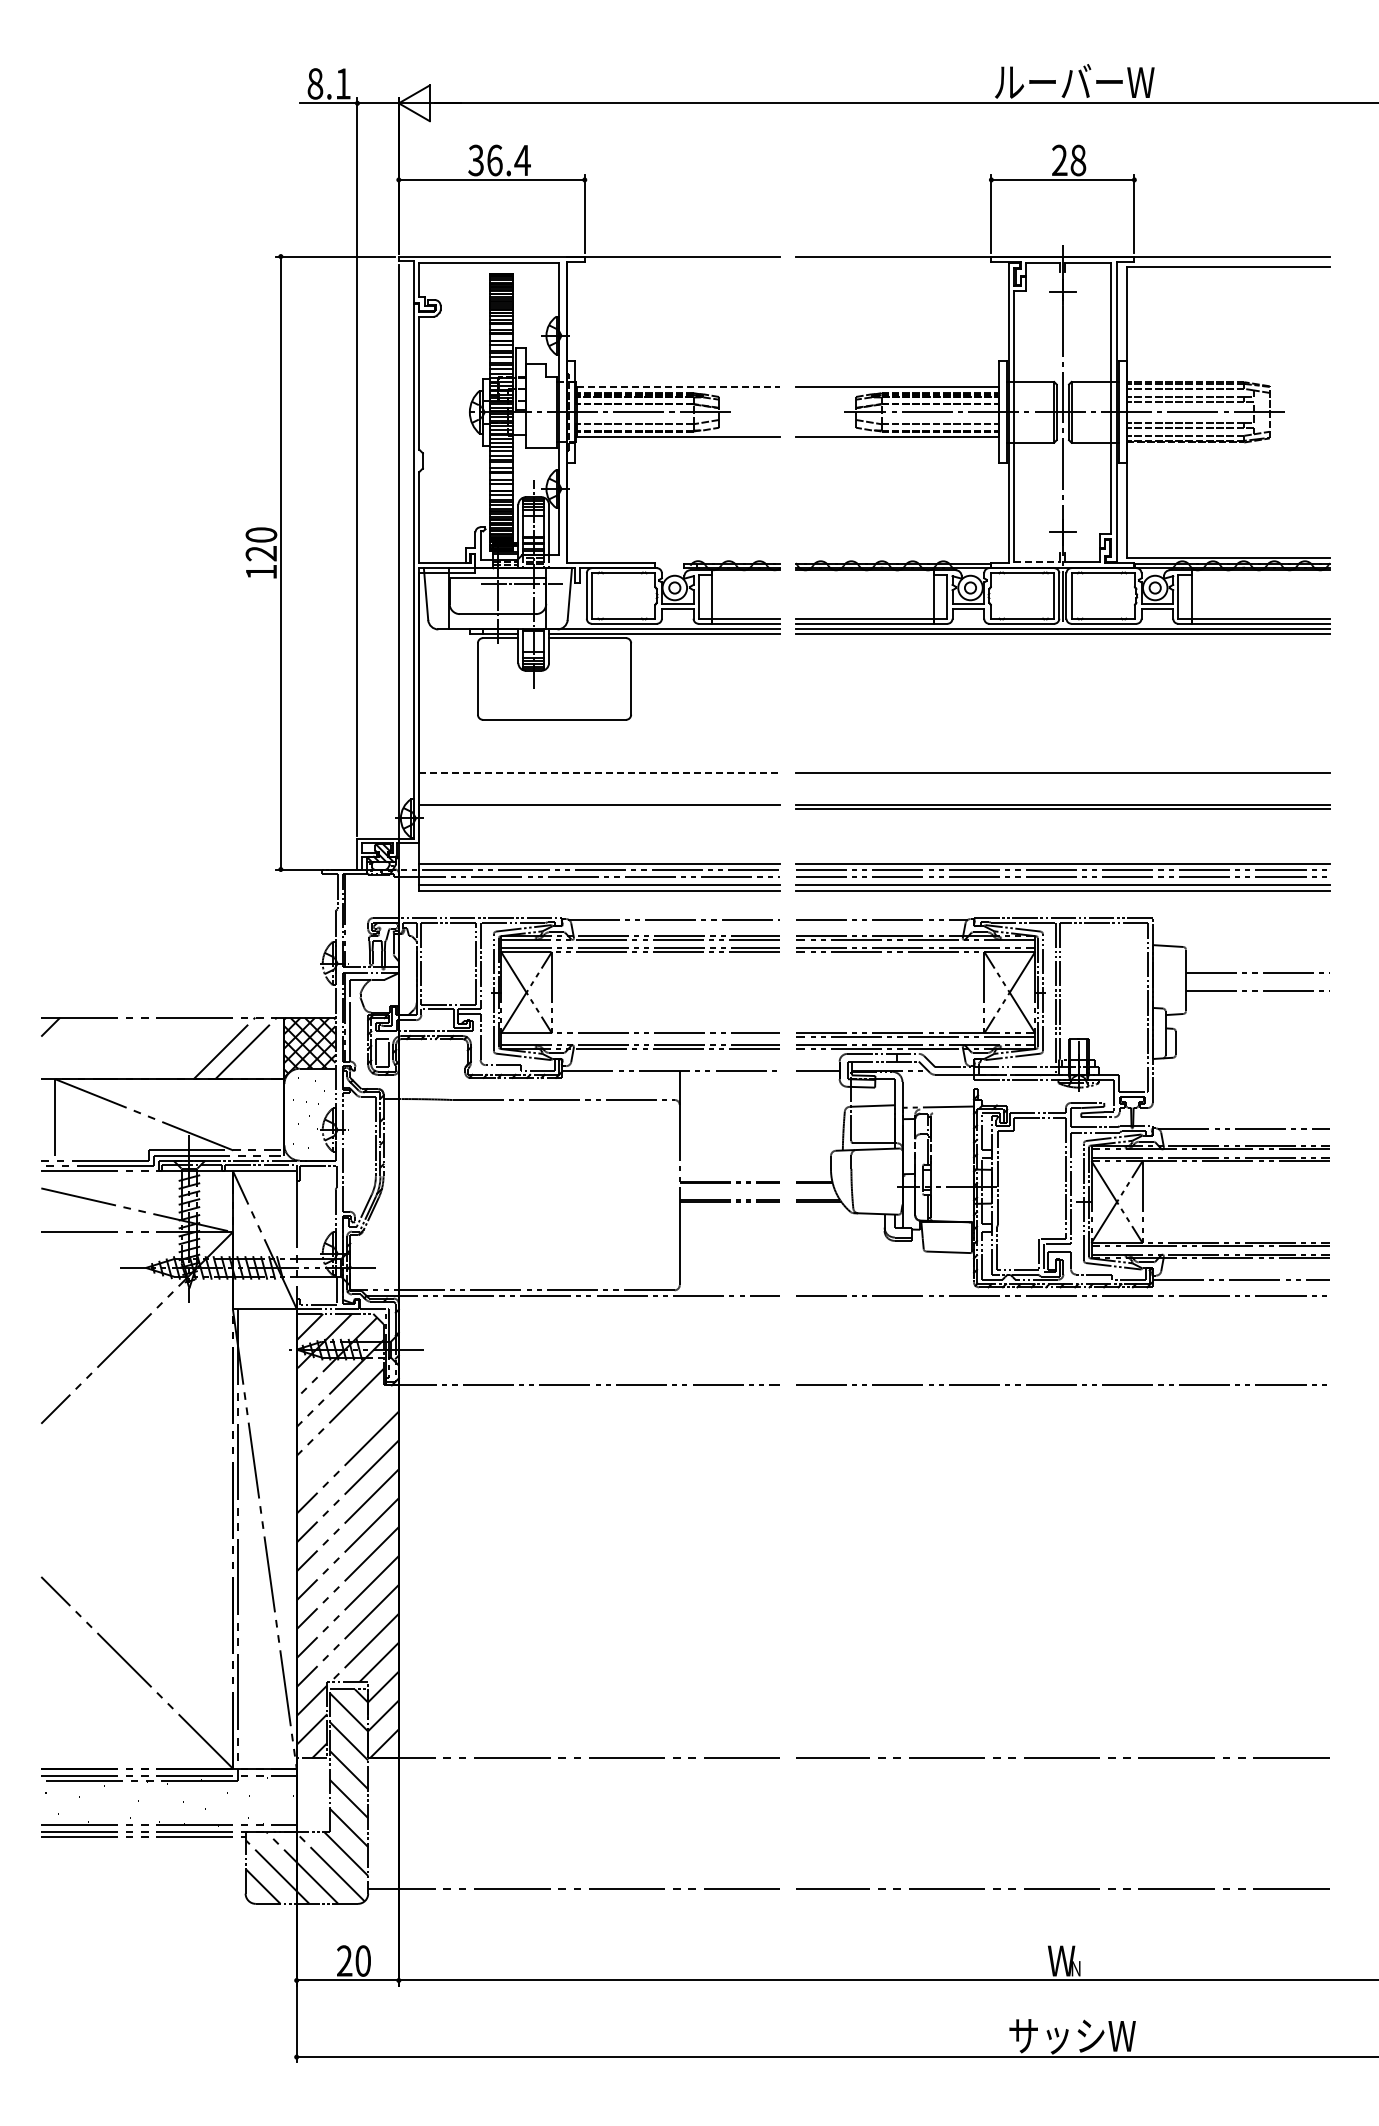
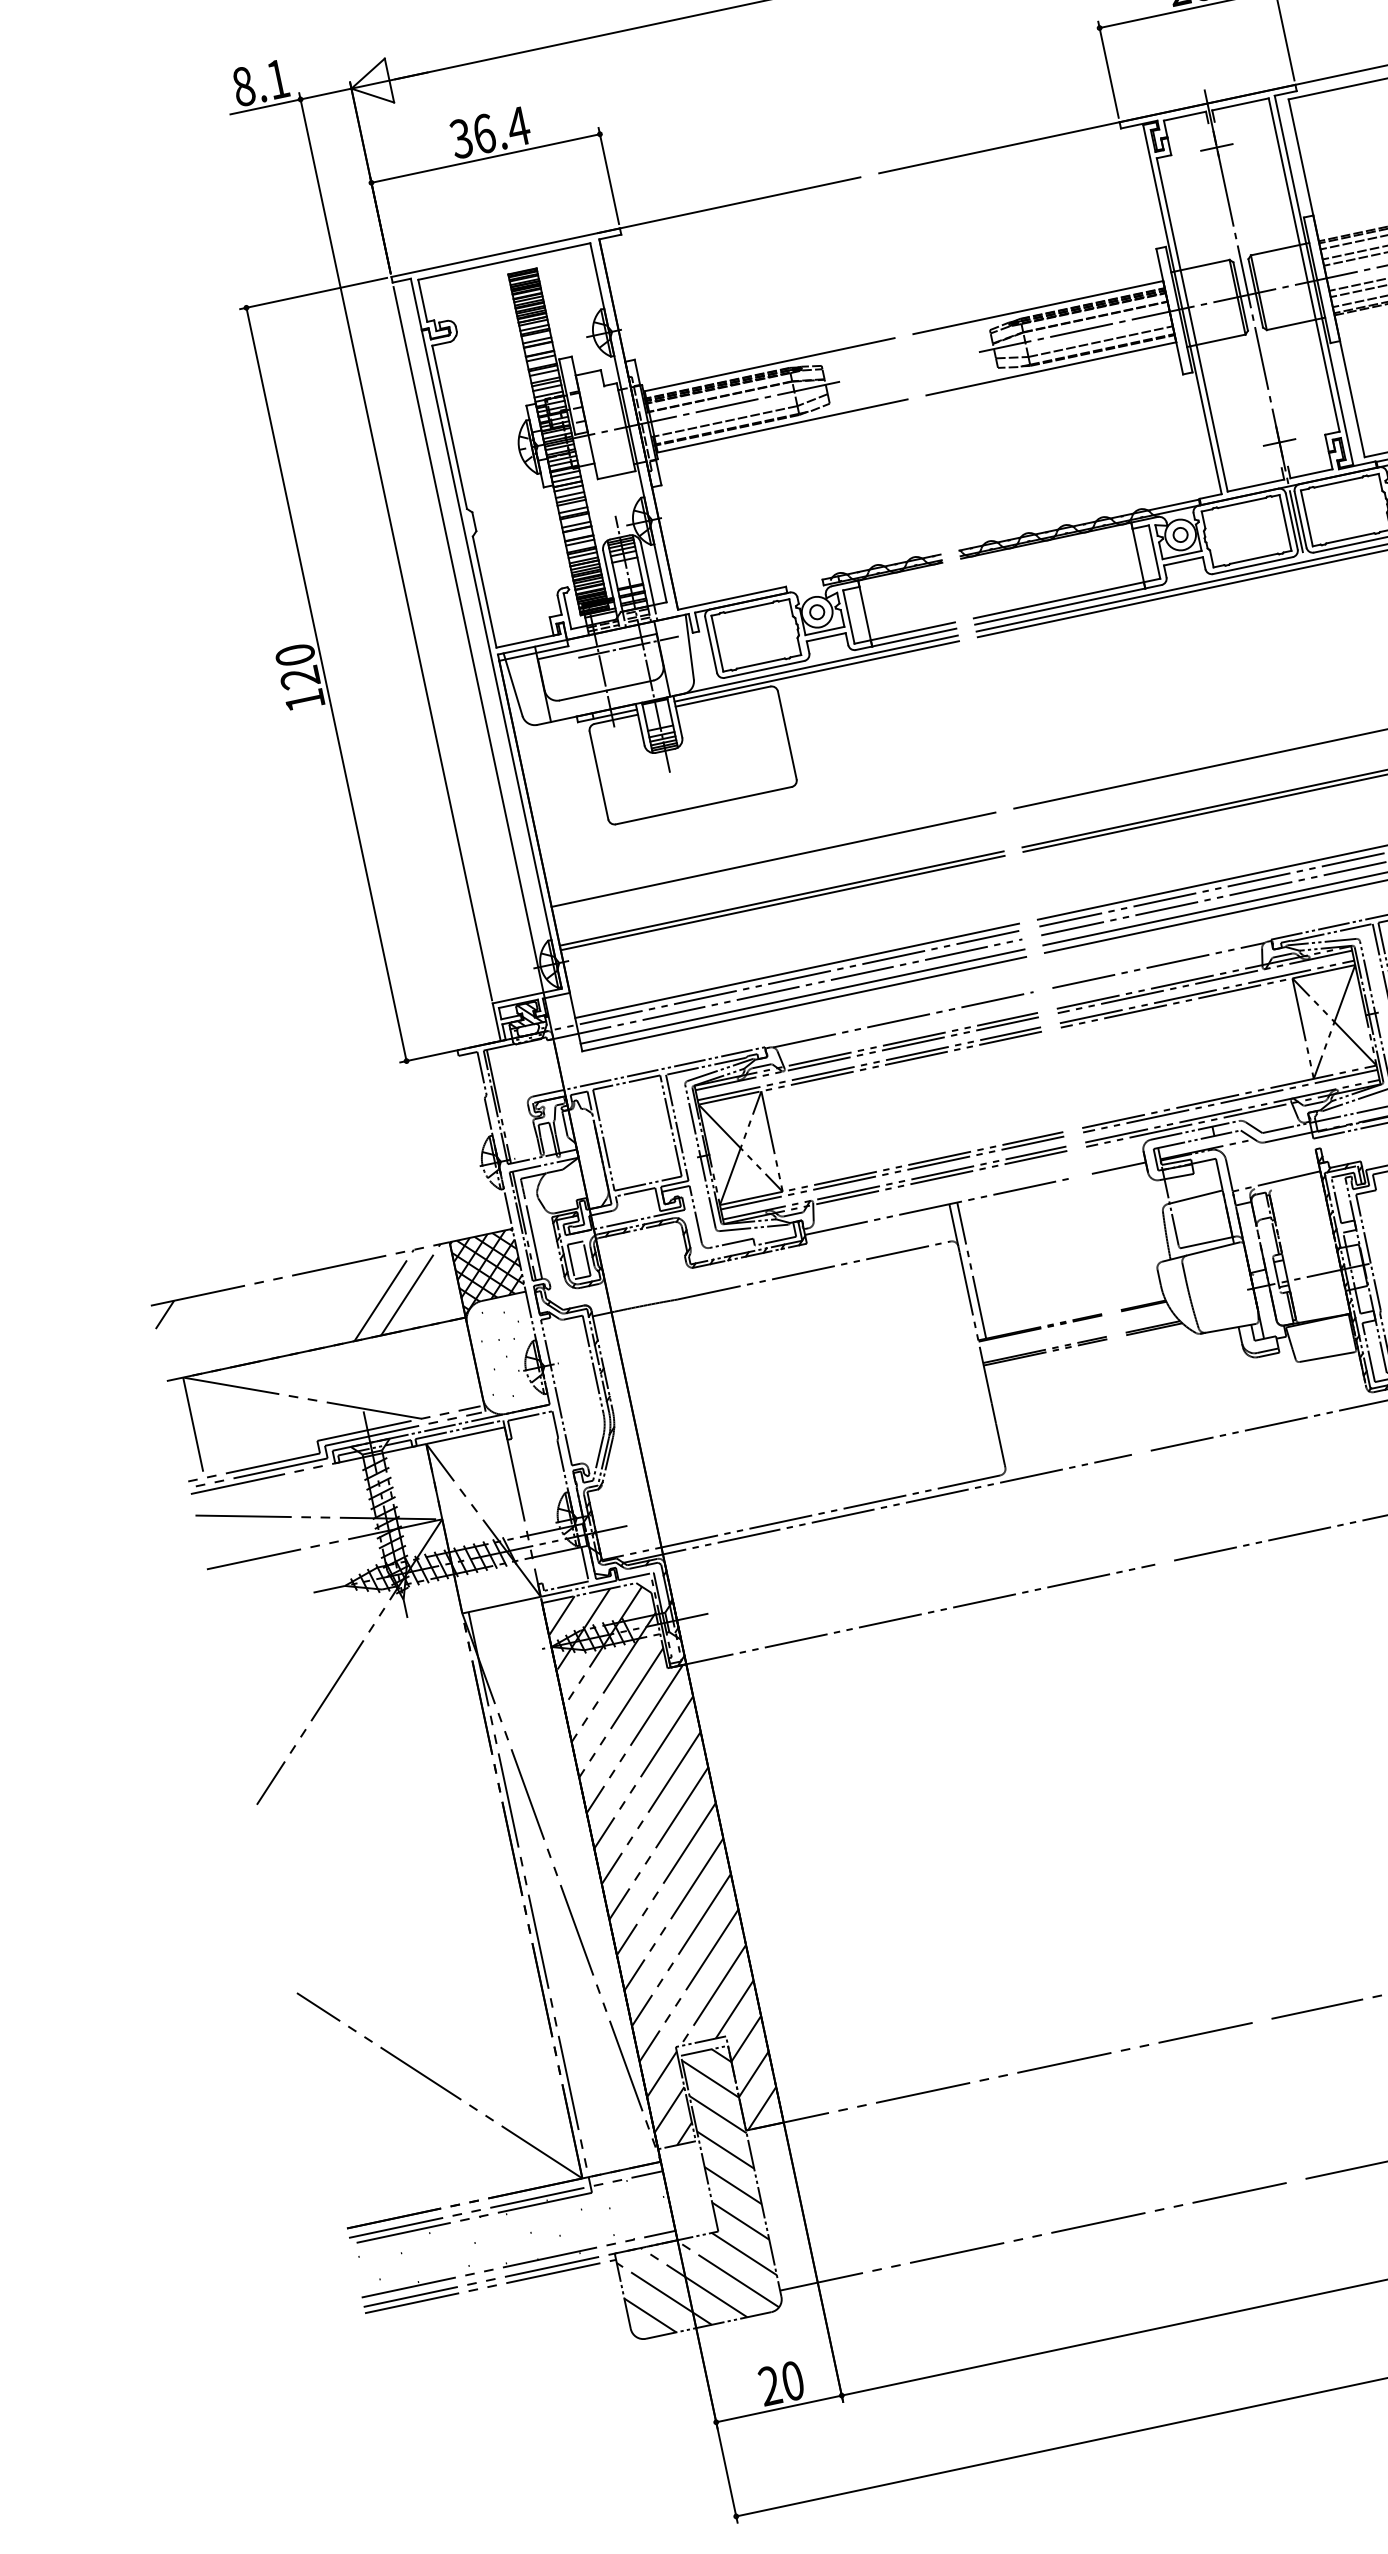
line: (678, 387) -> (769, 364), dashed -> solid
line: (1037, 562) -> (1256, 486), dashed -> solid
line: (599, 773) -> (773, 859), dashed -> solid
line: (599, 808) -> (782, 902), added
line: (640, 1037) -> (892, 1173), added
line: (686, 1125) -> (971, 1269), added
line: (346, 1434) -> (634, 1738), added

